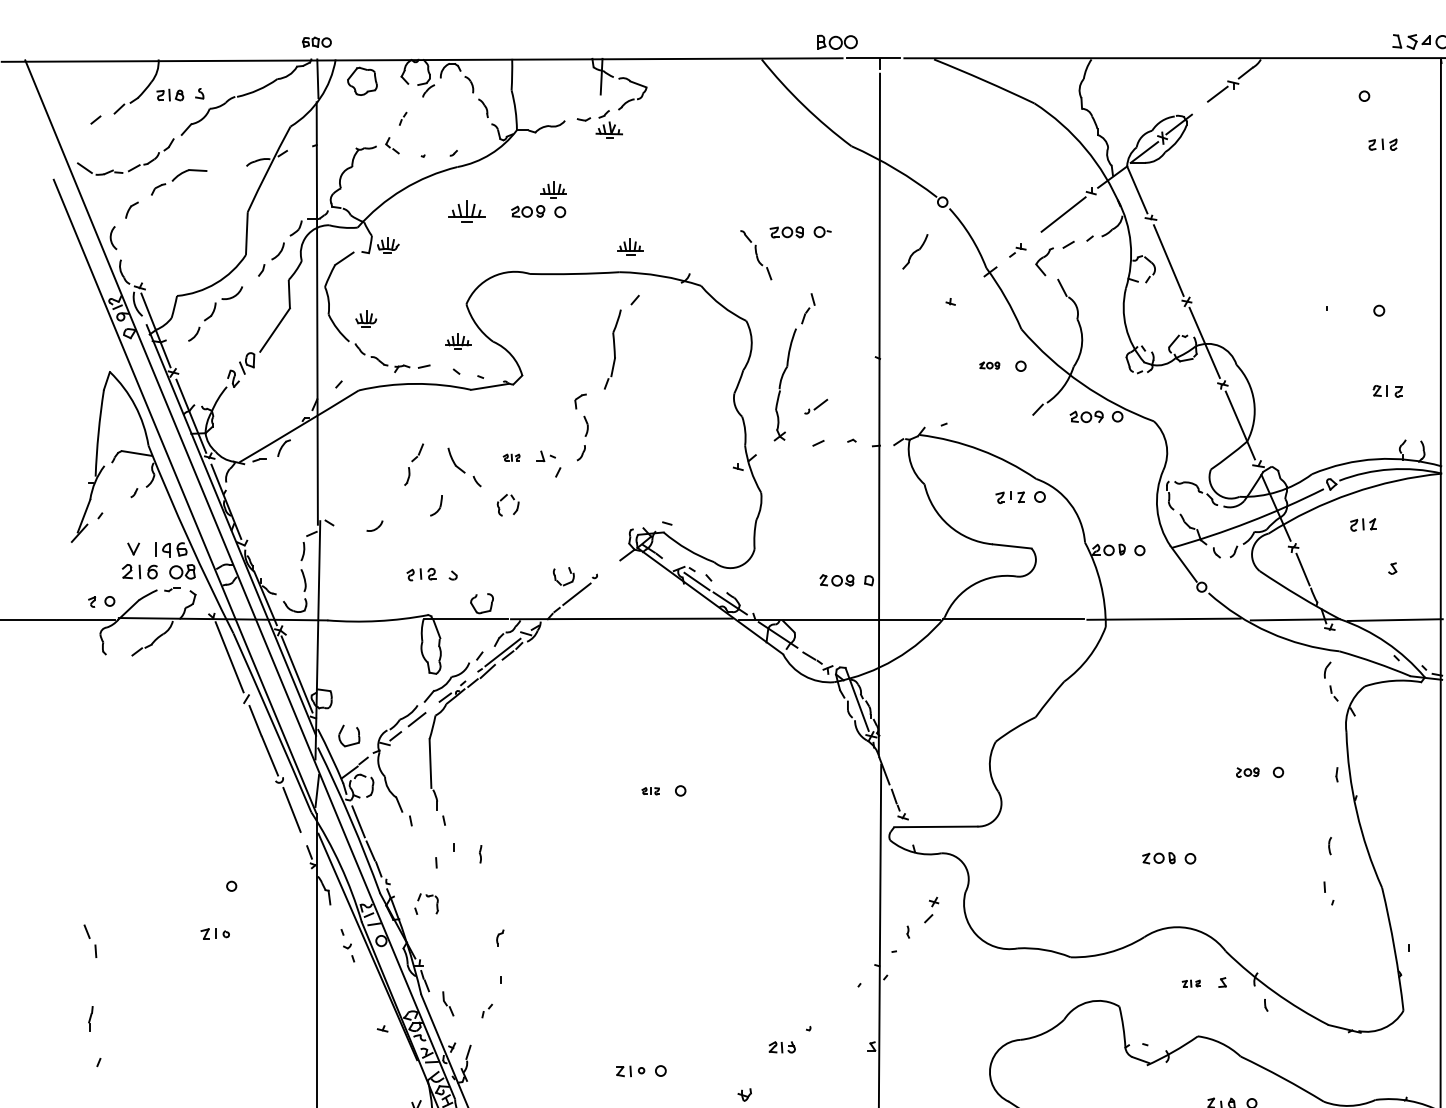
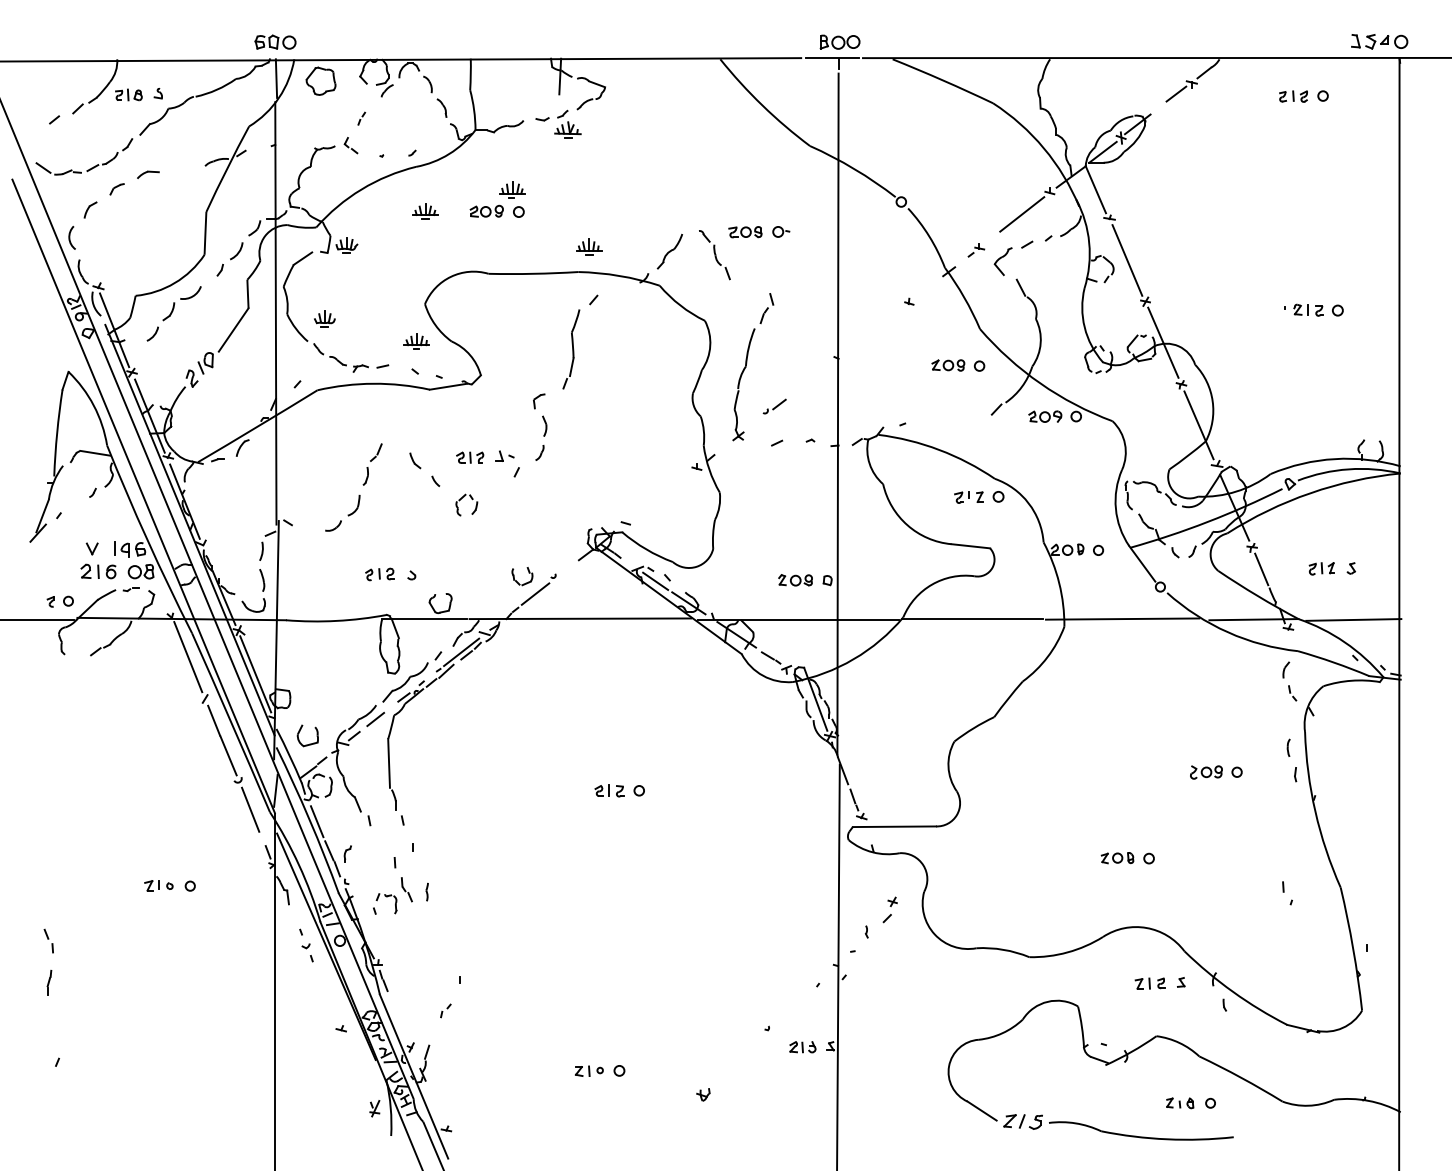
part: (316, 41) -> (275, 41), size x1.43
part: (836, 41) -> (839, 41), moved
part: (1382, 144) -> (1293, 96), moved
part: (189, 174) -> (148, 174), size x0.62
part: (466, 211) -> (425, 211), size x0.71
part: (914, 251) -> (669, 251), moved
part: (989, 365) -> (948, 365), size x1.67
part: (1387, 390) -> (1308, 309), moved
part: (511, 457) -> (470, 457), size x1.67
part: (456, 460) -> (415, 460), size x0.62
part: (435, 505) -> (353, 505), moved
part: (1362, 524) -> (1321, 568), moved
part: (1247, 772) -> (1206, 772), size x1.43
part: (650, 790) -> (609, 790), size x1.67
part: (1329, 845) -> (1288, 747), moved
line: (479, 853) -> (426, 891), moved
part: (214, 933) -> (158, 885), moved
part: (499, 937) -> (347, 853), moved
part: (89, 940) -> (48, 940), size x0.71
part: (1190, 983) -> (1149, 983), size x1.67
part: (447, 1003) -> (406, 889), moved
part: (90, 1018) -> (49, 982), moved
part: (781, 1047) -> (802, 1047), moved

